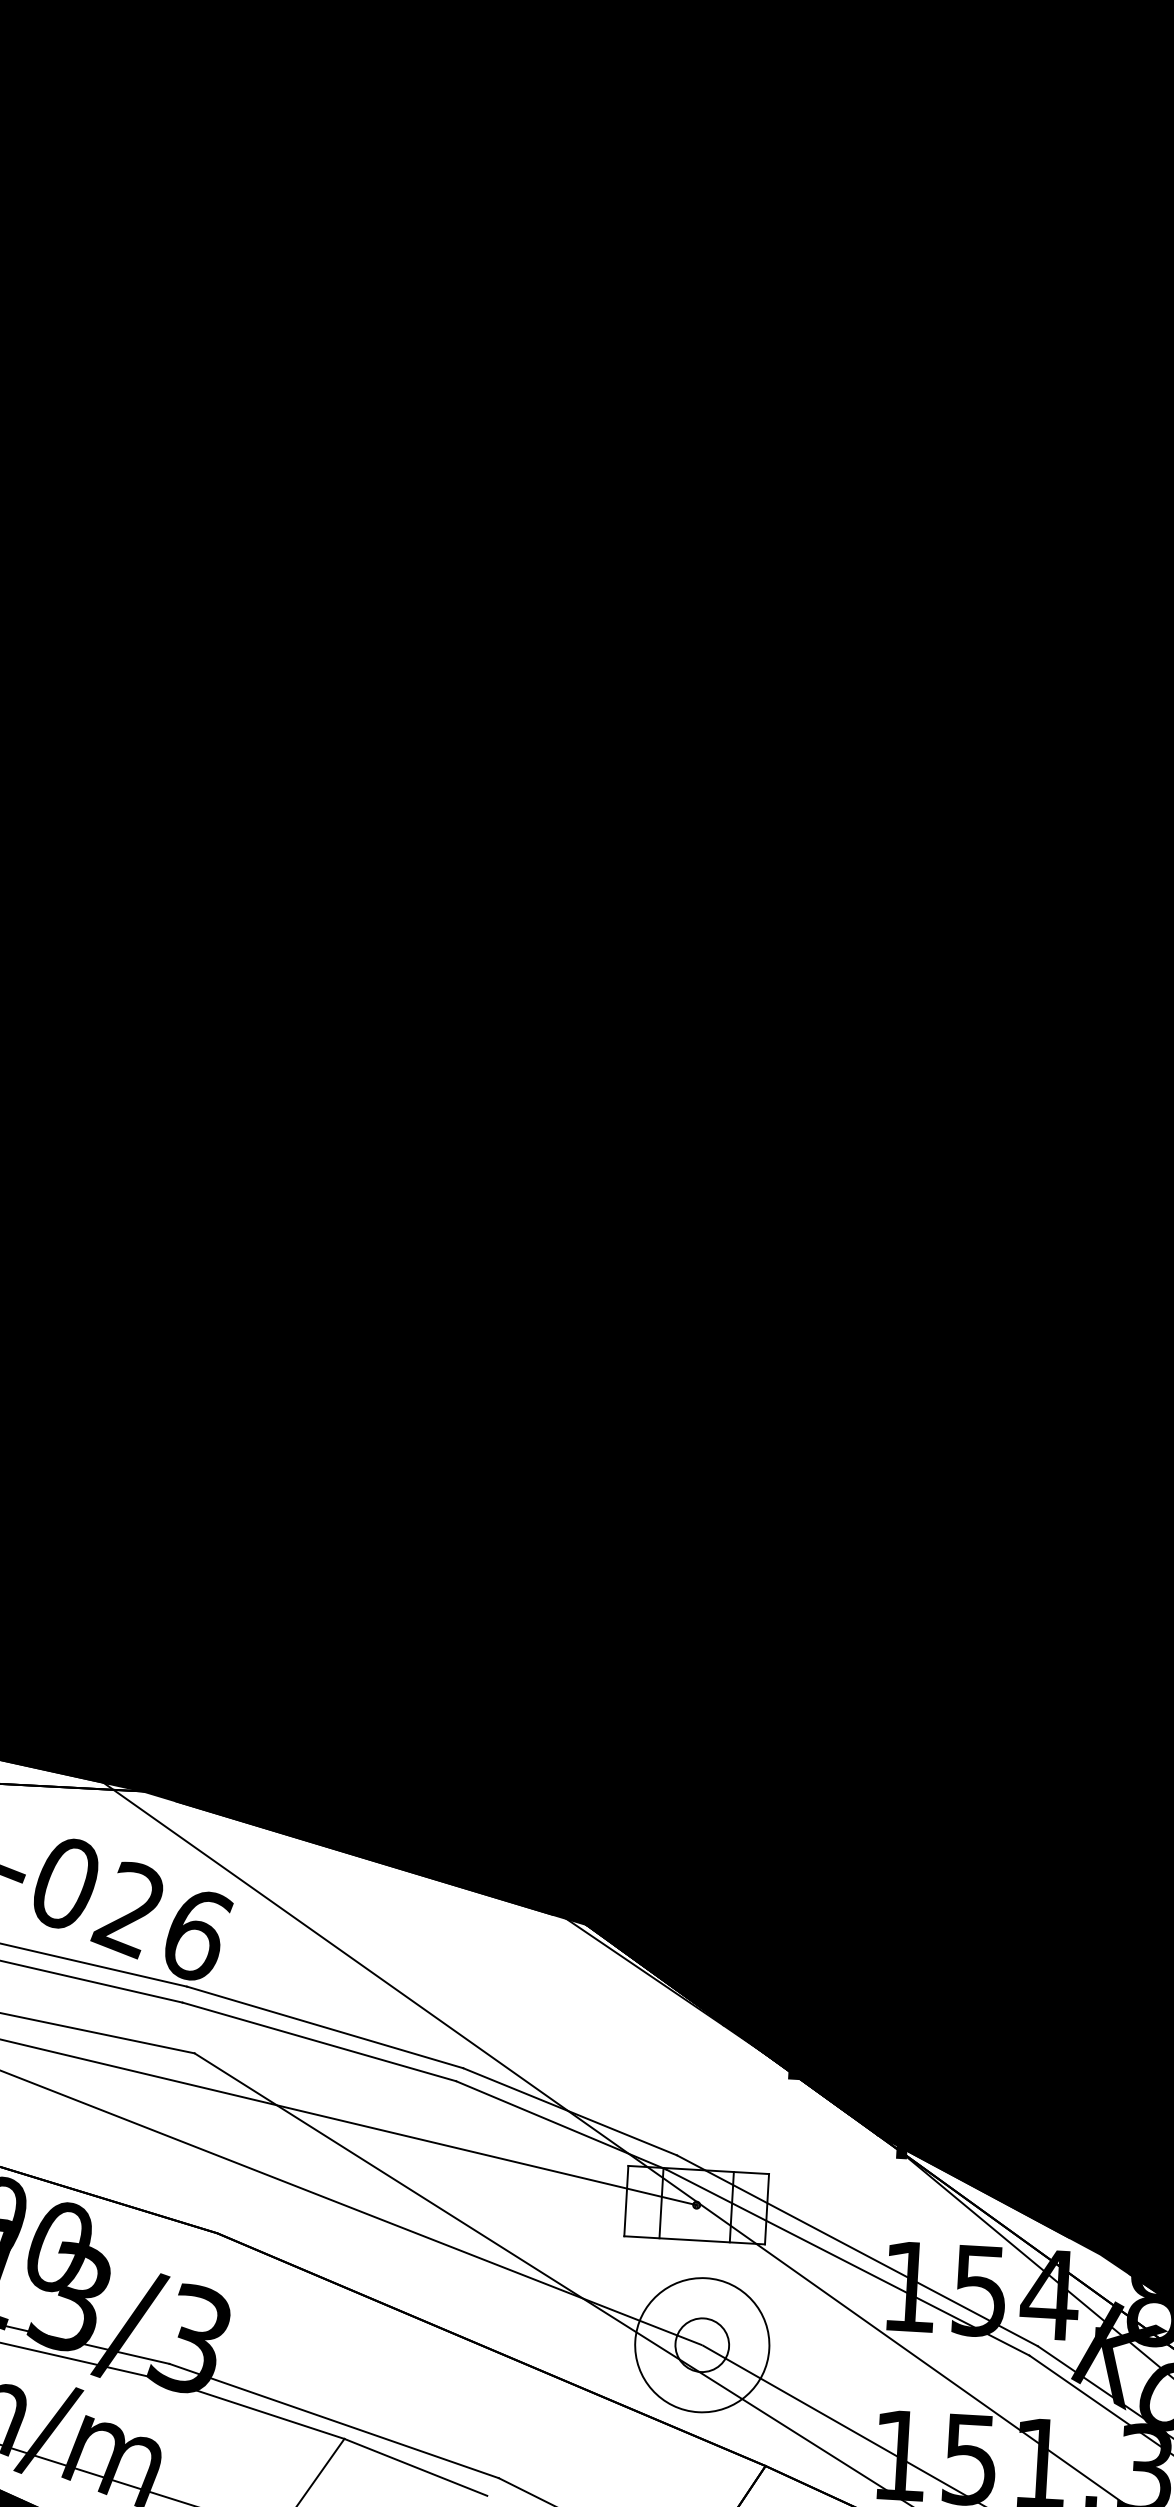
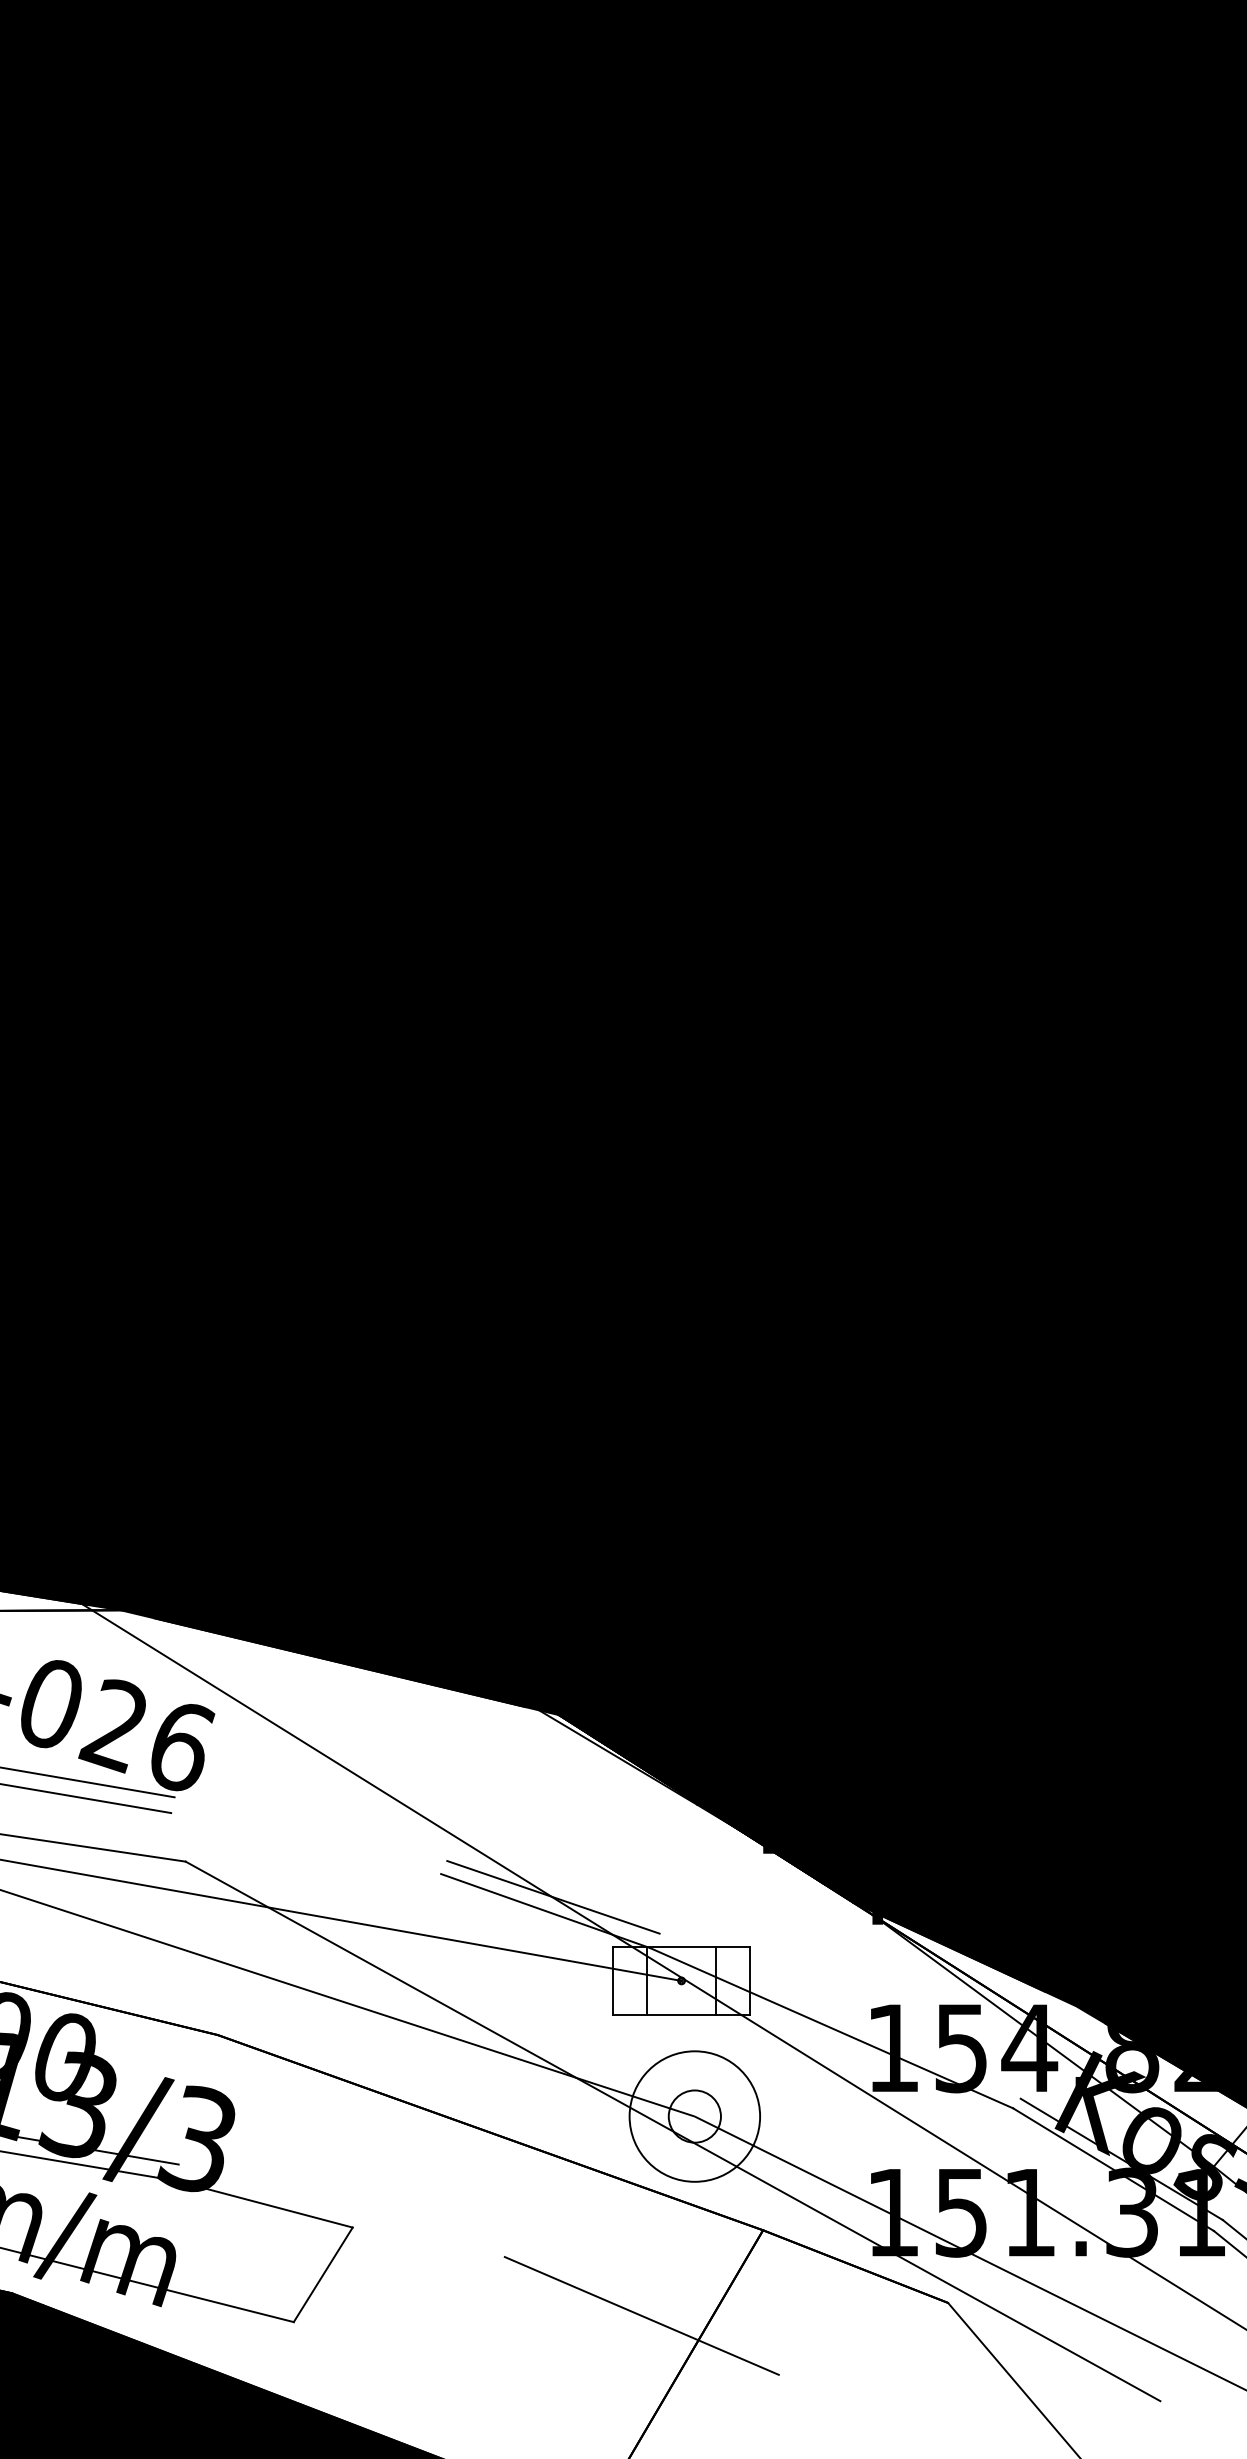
line: (324, 2027) -> (310, 1829), removed
line: (319, 2041) -> (306, 1843), removed
line: (856, 2250) -> (839, 2015), removed
line: (333, 2420) -> (341, 2210), removed
line: (415, 2466) -> (423, 2250), removed

